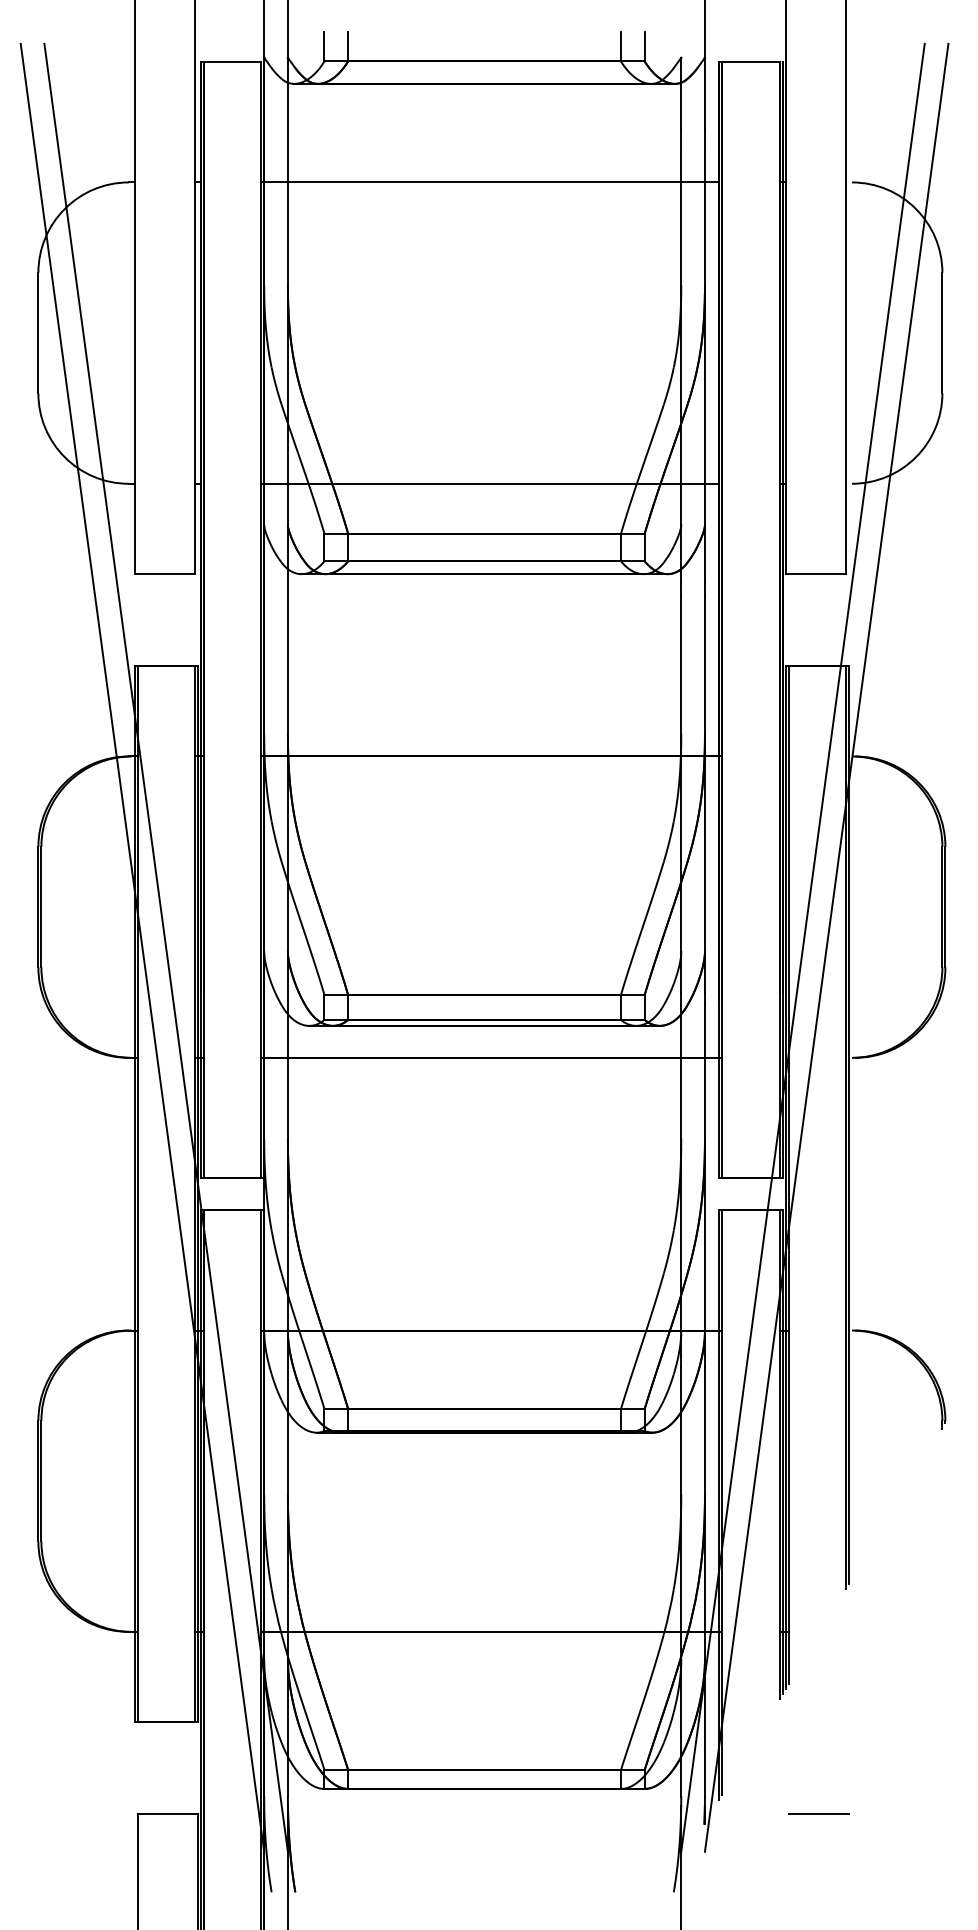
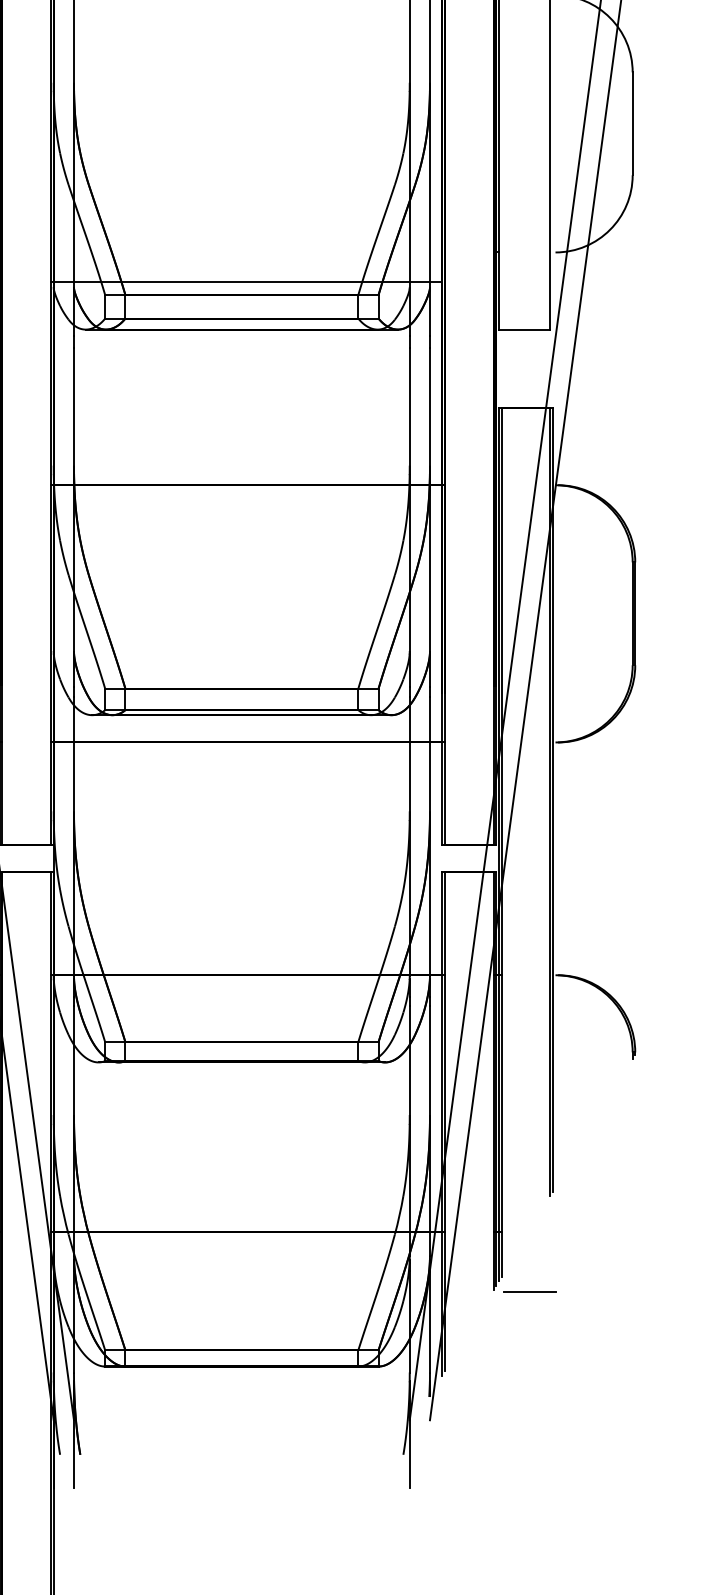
line: (490, 483) -> (246, 282), moved
line: (818, 1813) -> (529, 1291), moved

